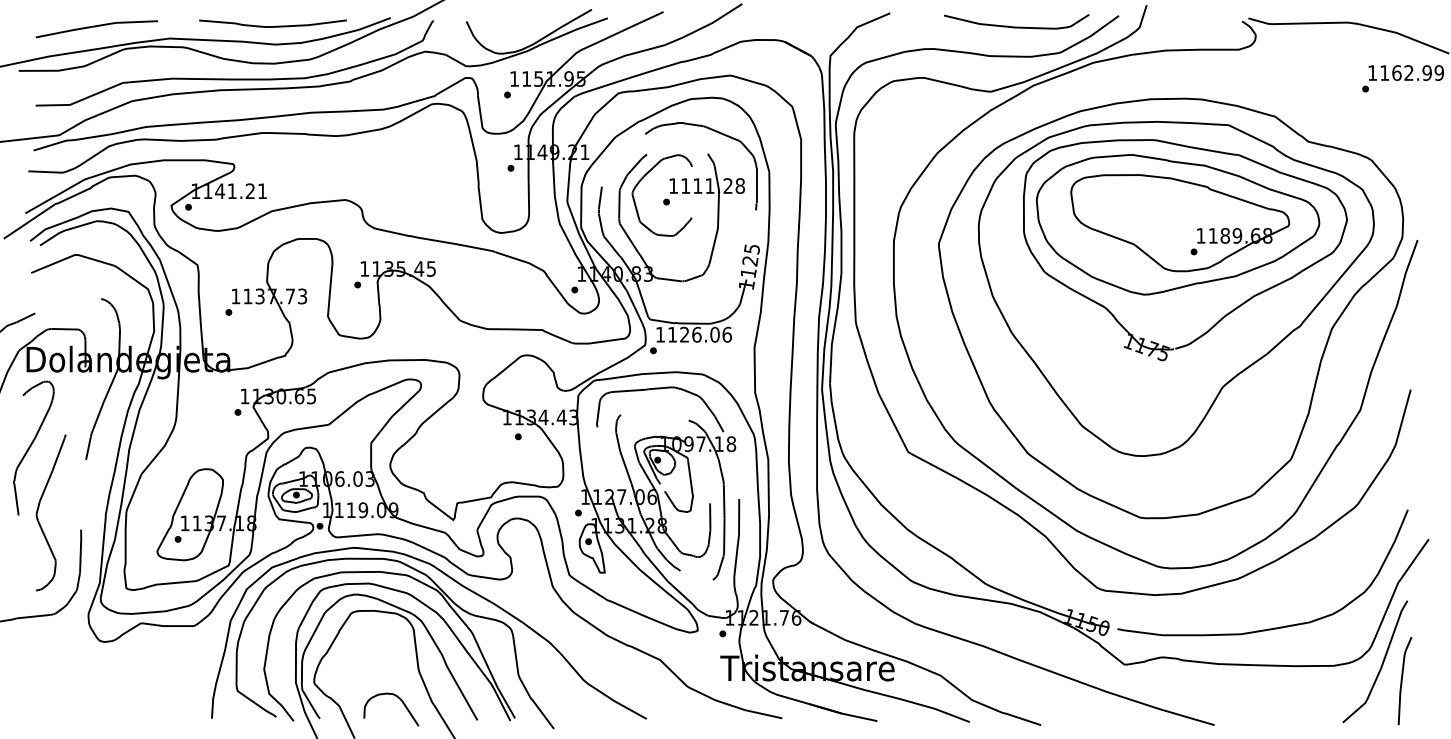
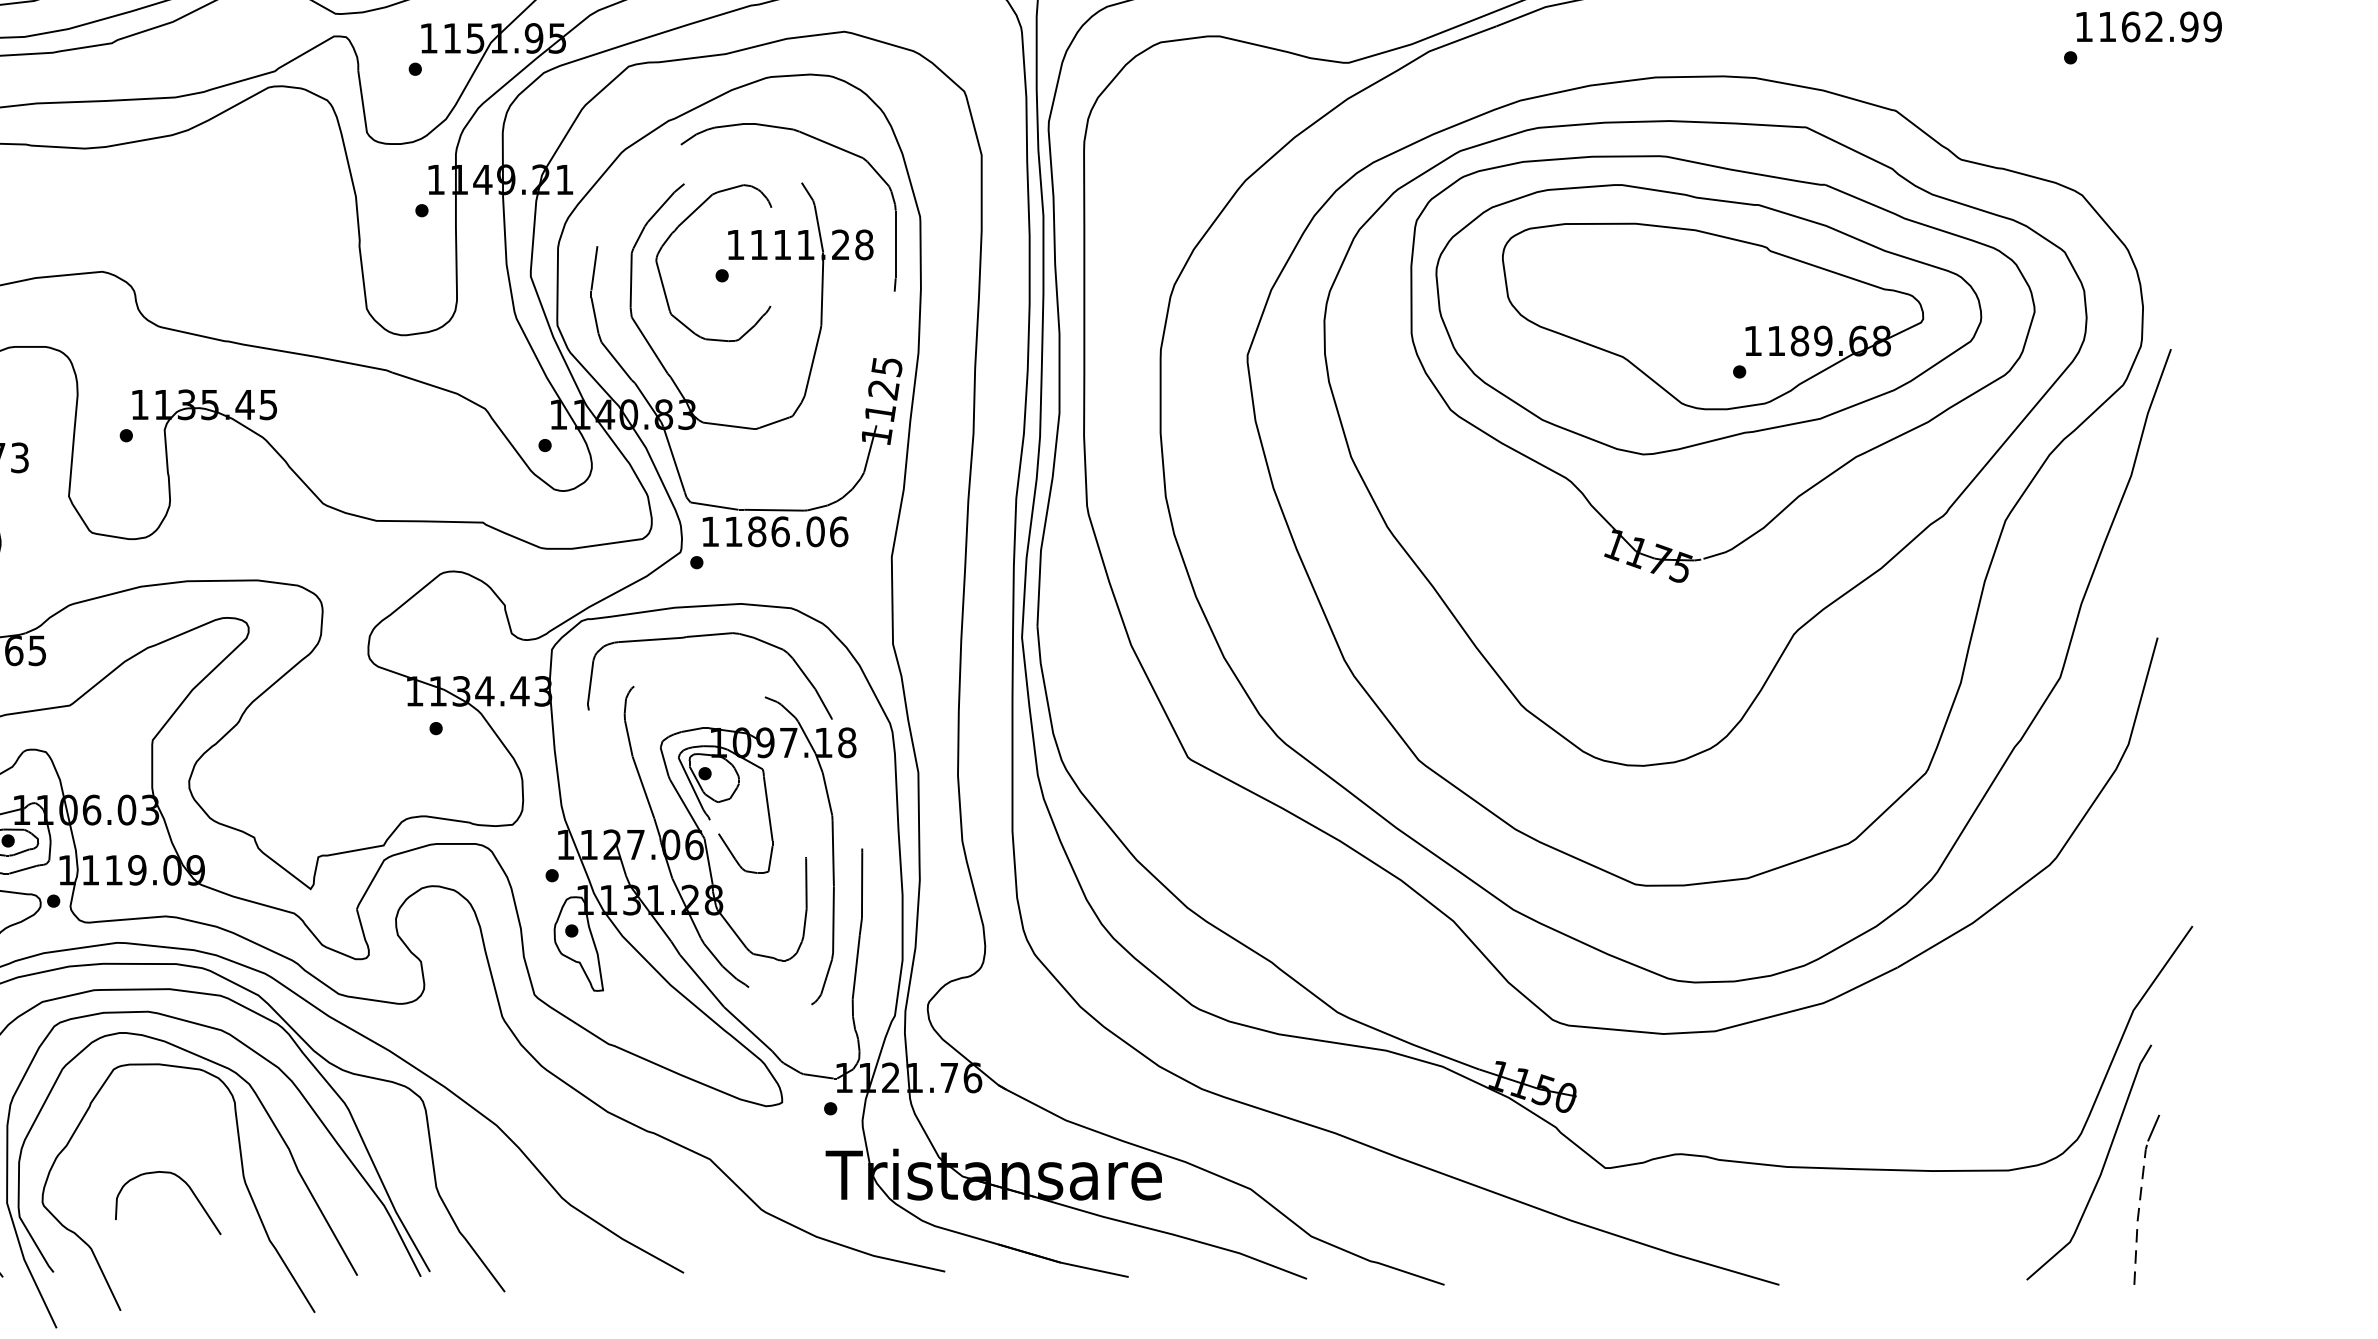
text: (684, 334) -> (756, 531), 1126.06 -> 1186.06
curve: (1274, 627) -> (1894, 1096), removed
line: (1400, 687) -> (2137, 1212), solid -> dashed
curve: (402, 703) -> (189, 1190), moved

